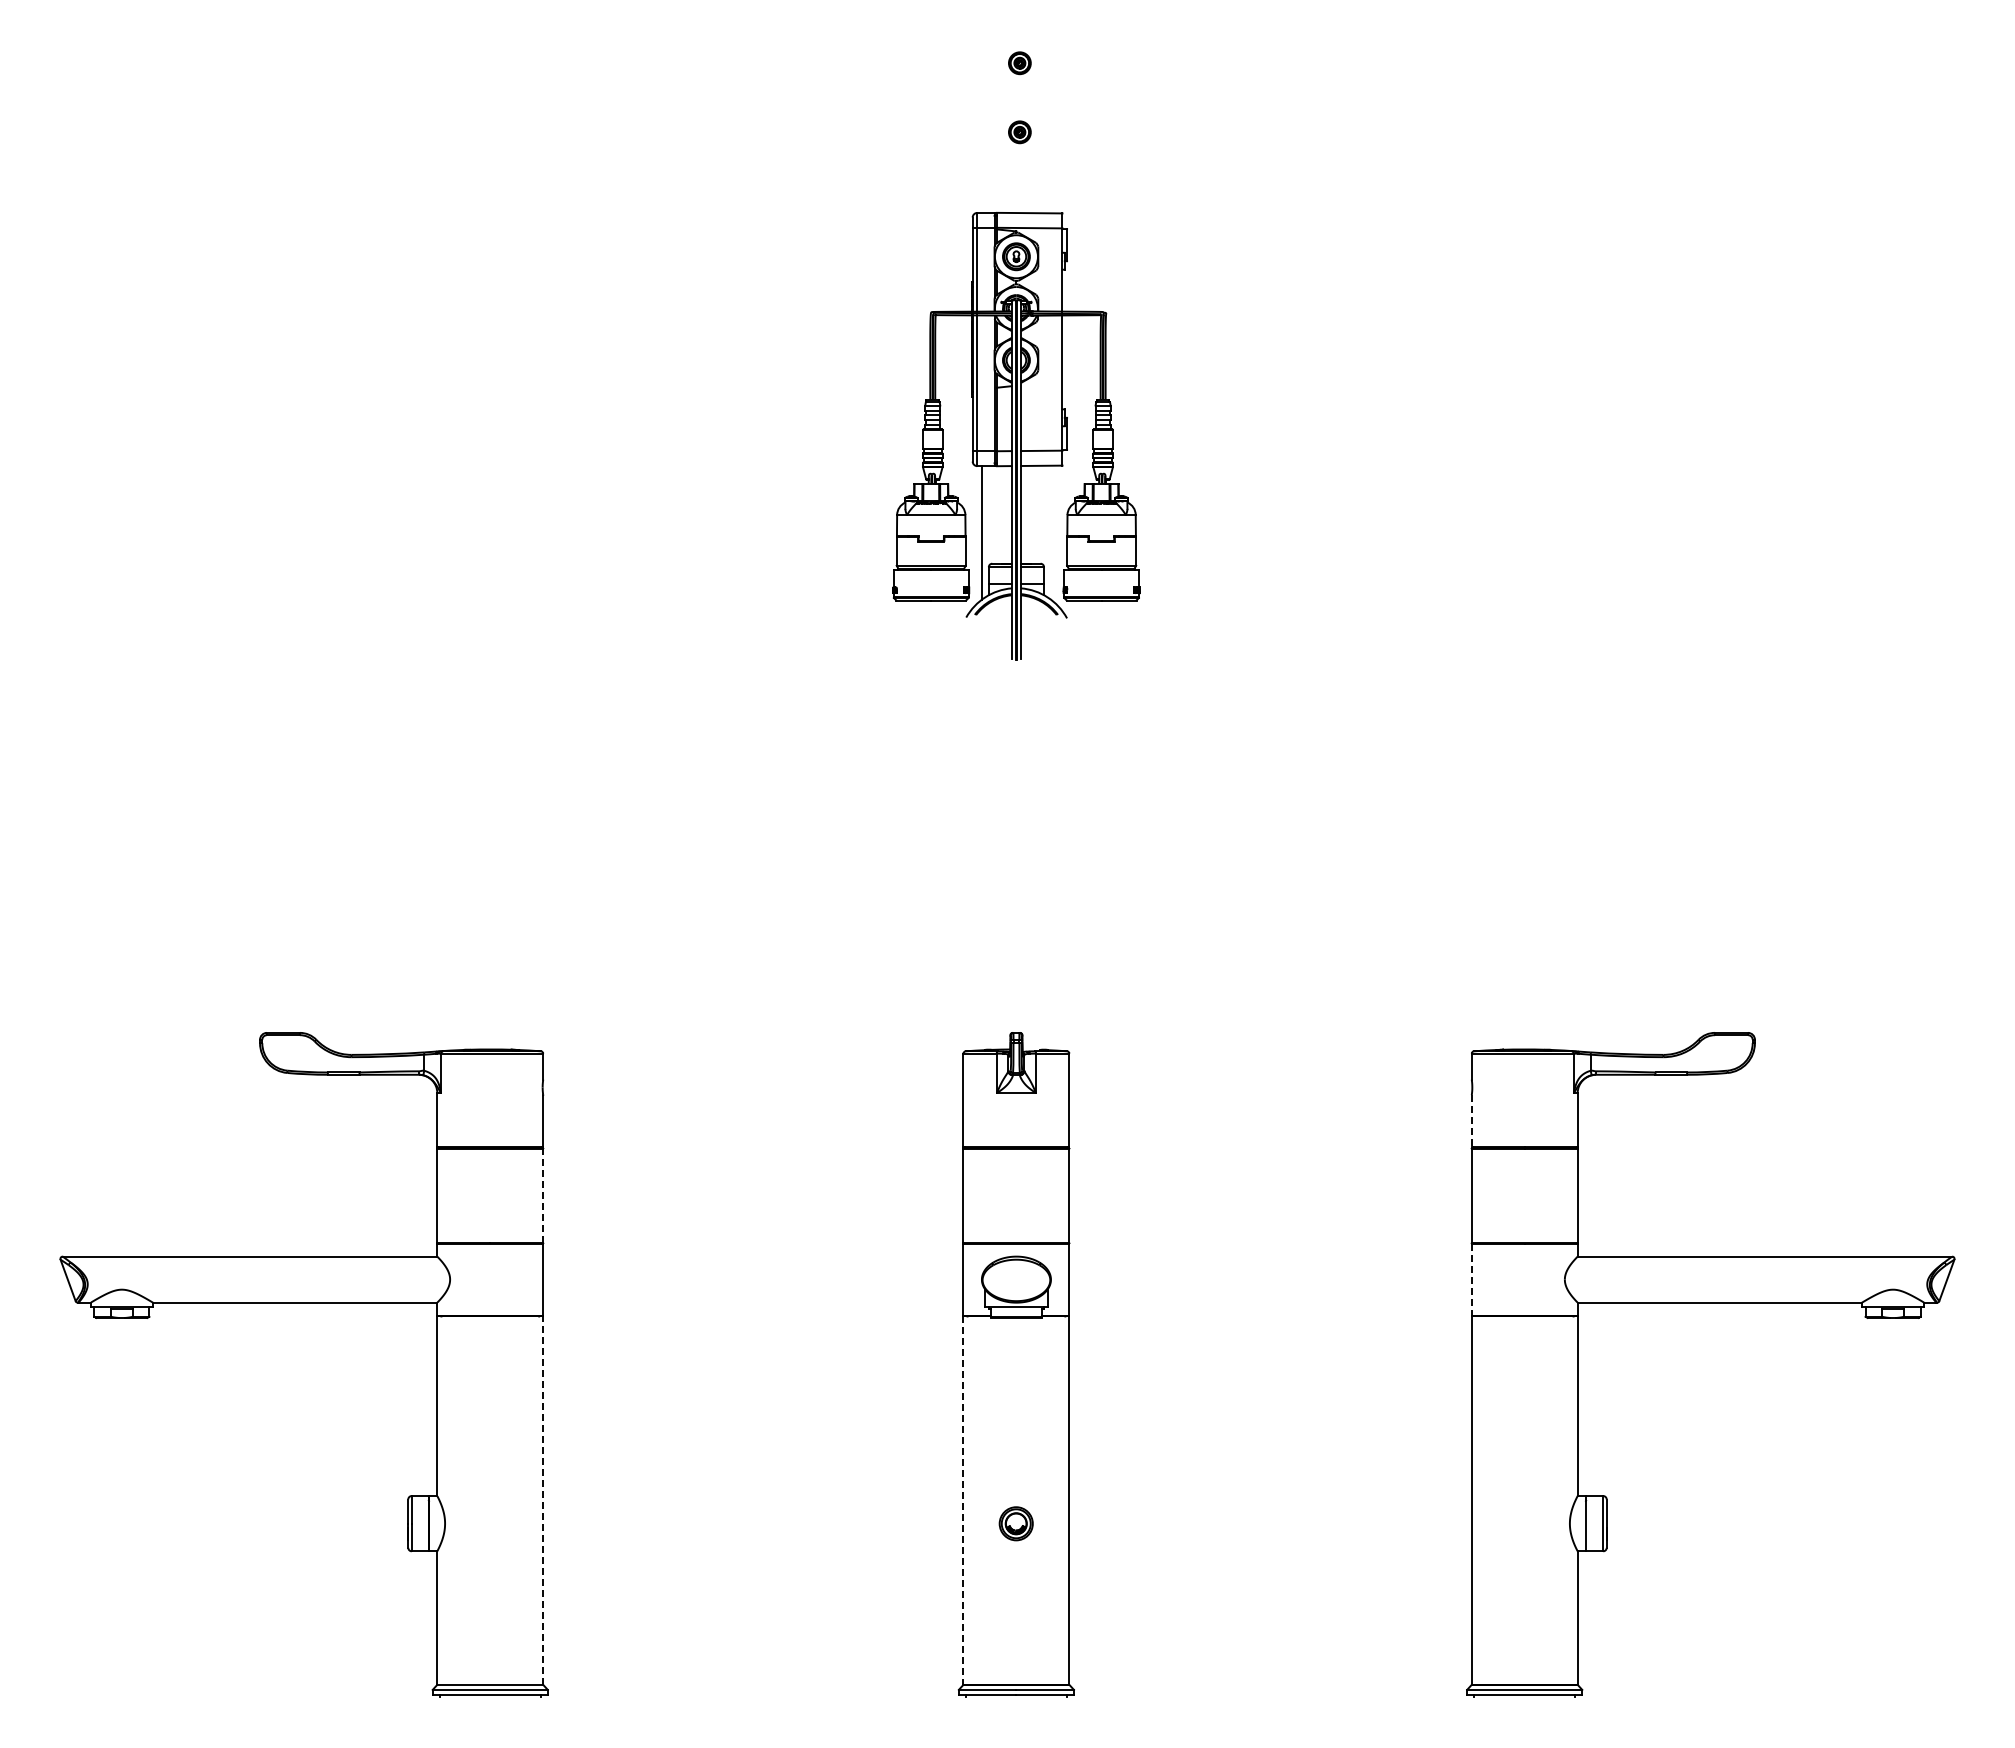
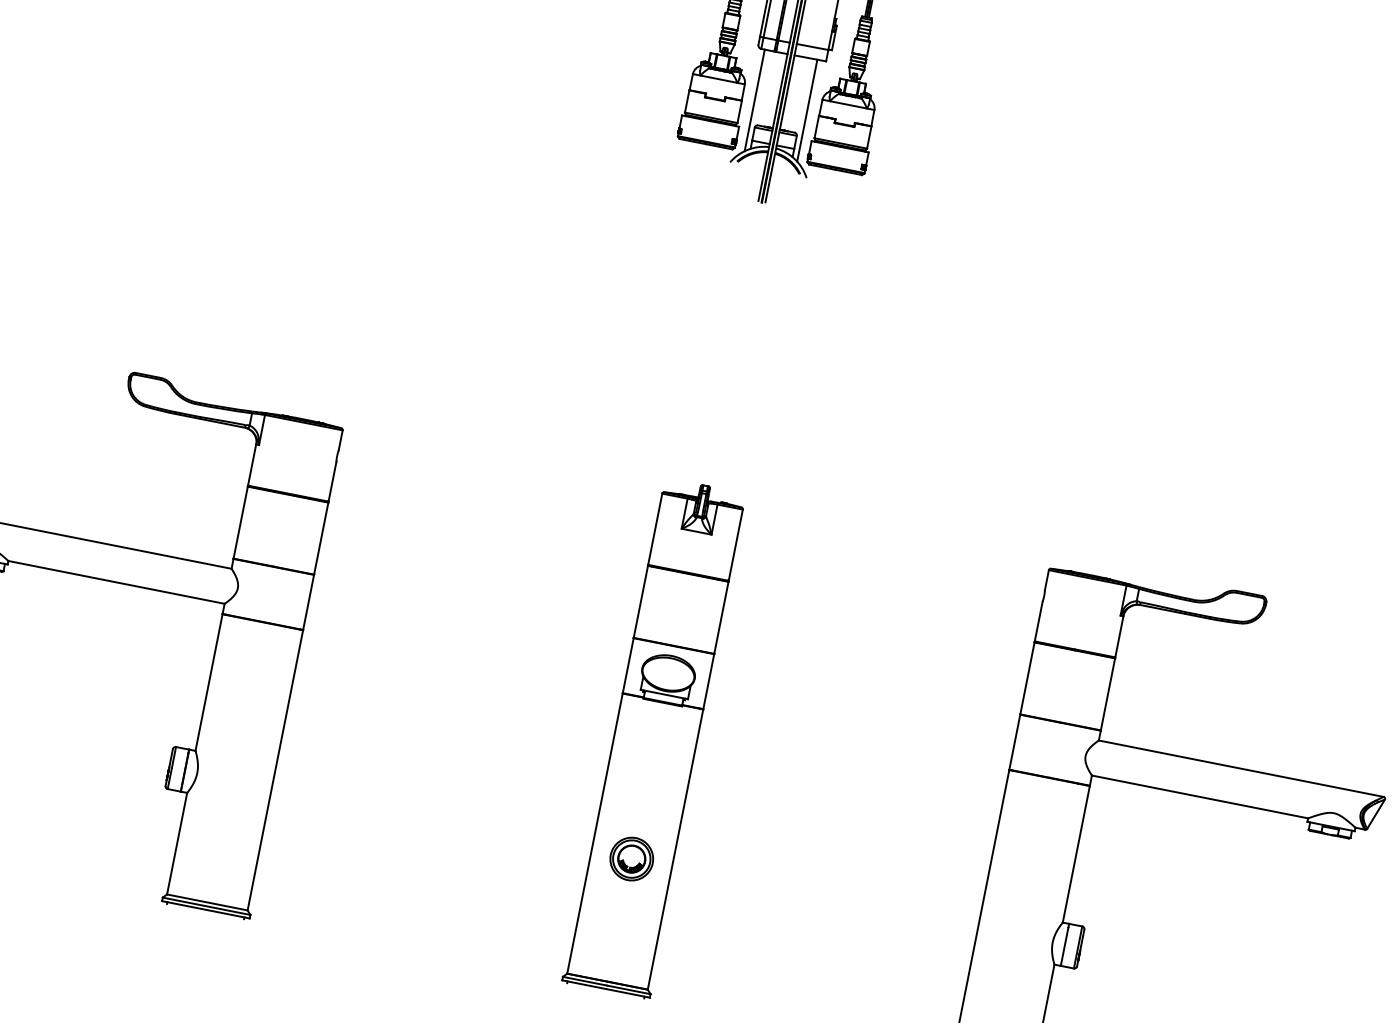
line: (1050, 532) -> (806, 110), added
line: (1471, 1121) -> (1038, 621), dashed -> solid
line: (543, 1195) -> (321, 538), dashed -> solid
line: (1471, 1280) -> (1014, 742), dashed -> solid
line: (543, 1500) -> (275, 770), dashed -> solid
line: (963, 1501) -> (594, 834), dashed -> solid
part: (1015, 1523) -> (631, 858), size x1.67

